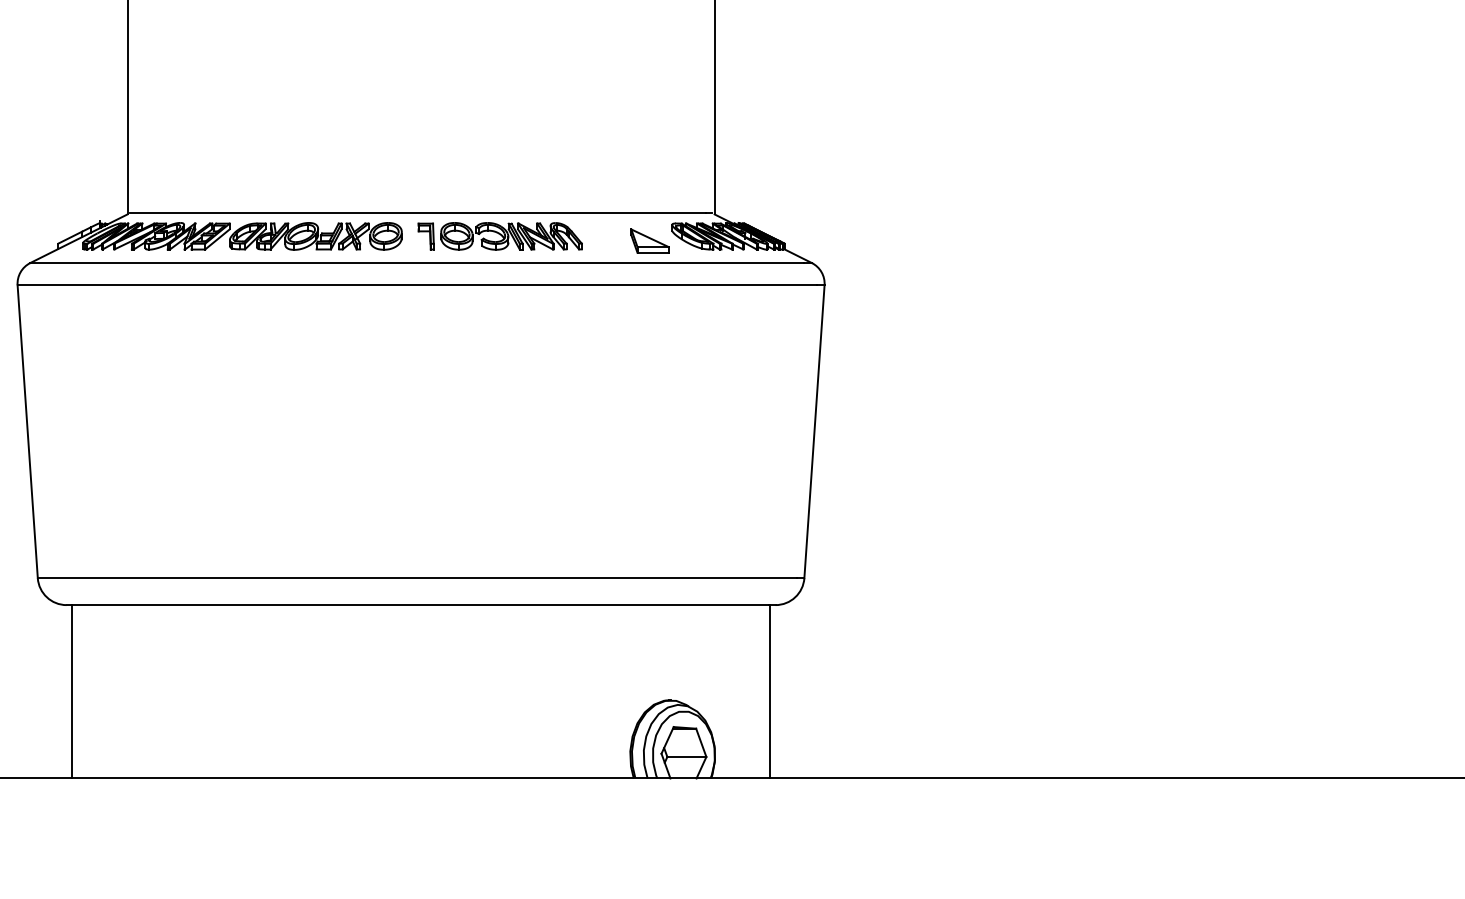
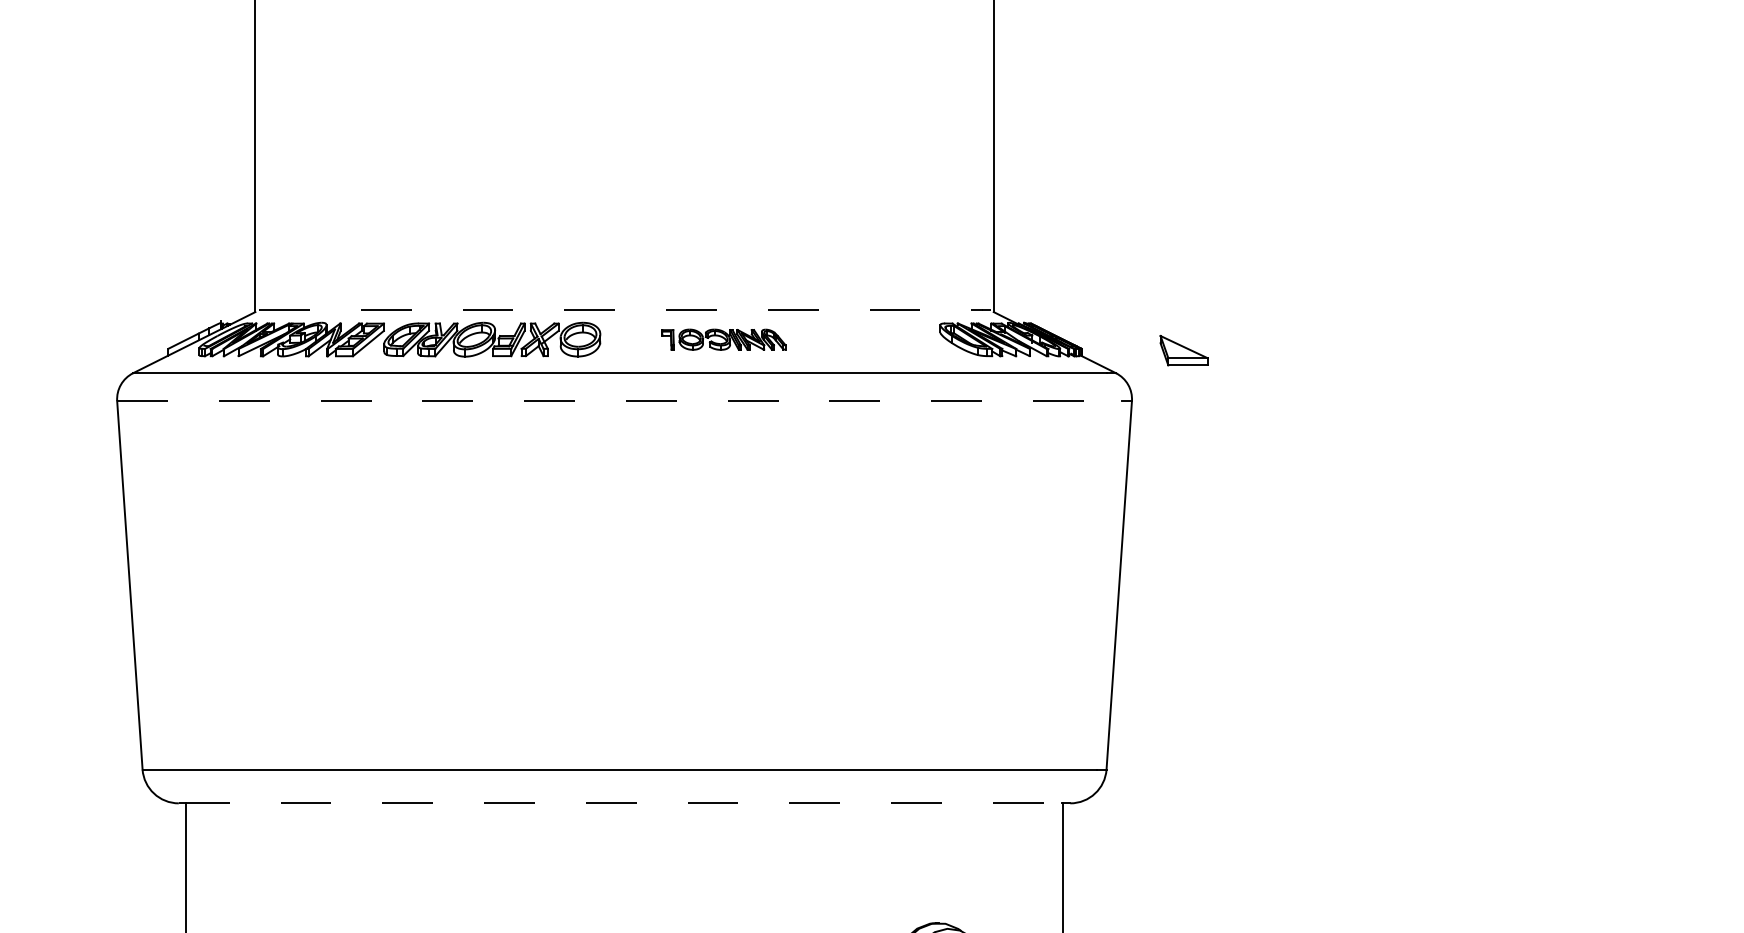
line: (418, 212) -> (621, 309), solid -> dashed
part: (499, 236) -> (723, 339), size x0.6
part: (649, 240) -> (1183, 349), moved
line: (417, 285) -> (620, 401), solid -> dashed
line: (418, 605) -> (621, 803), solid -> dashed

